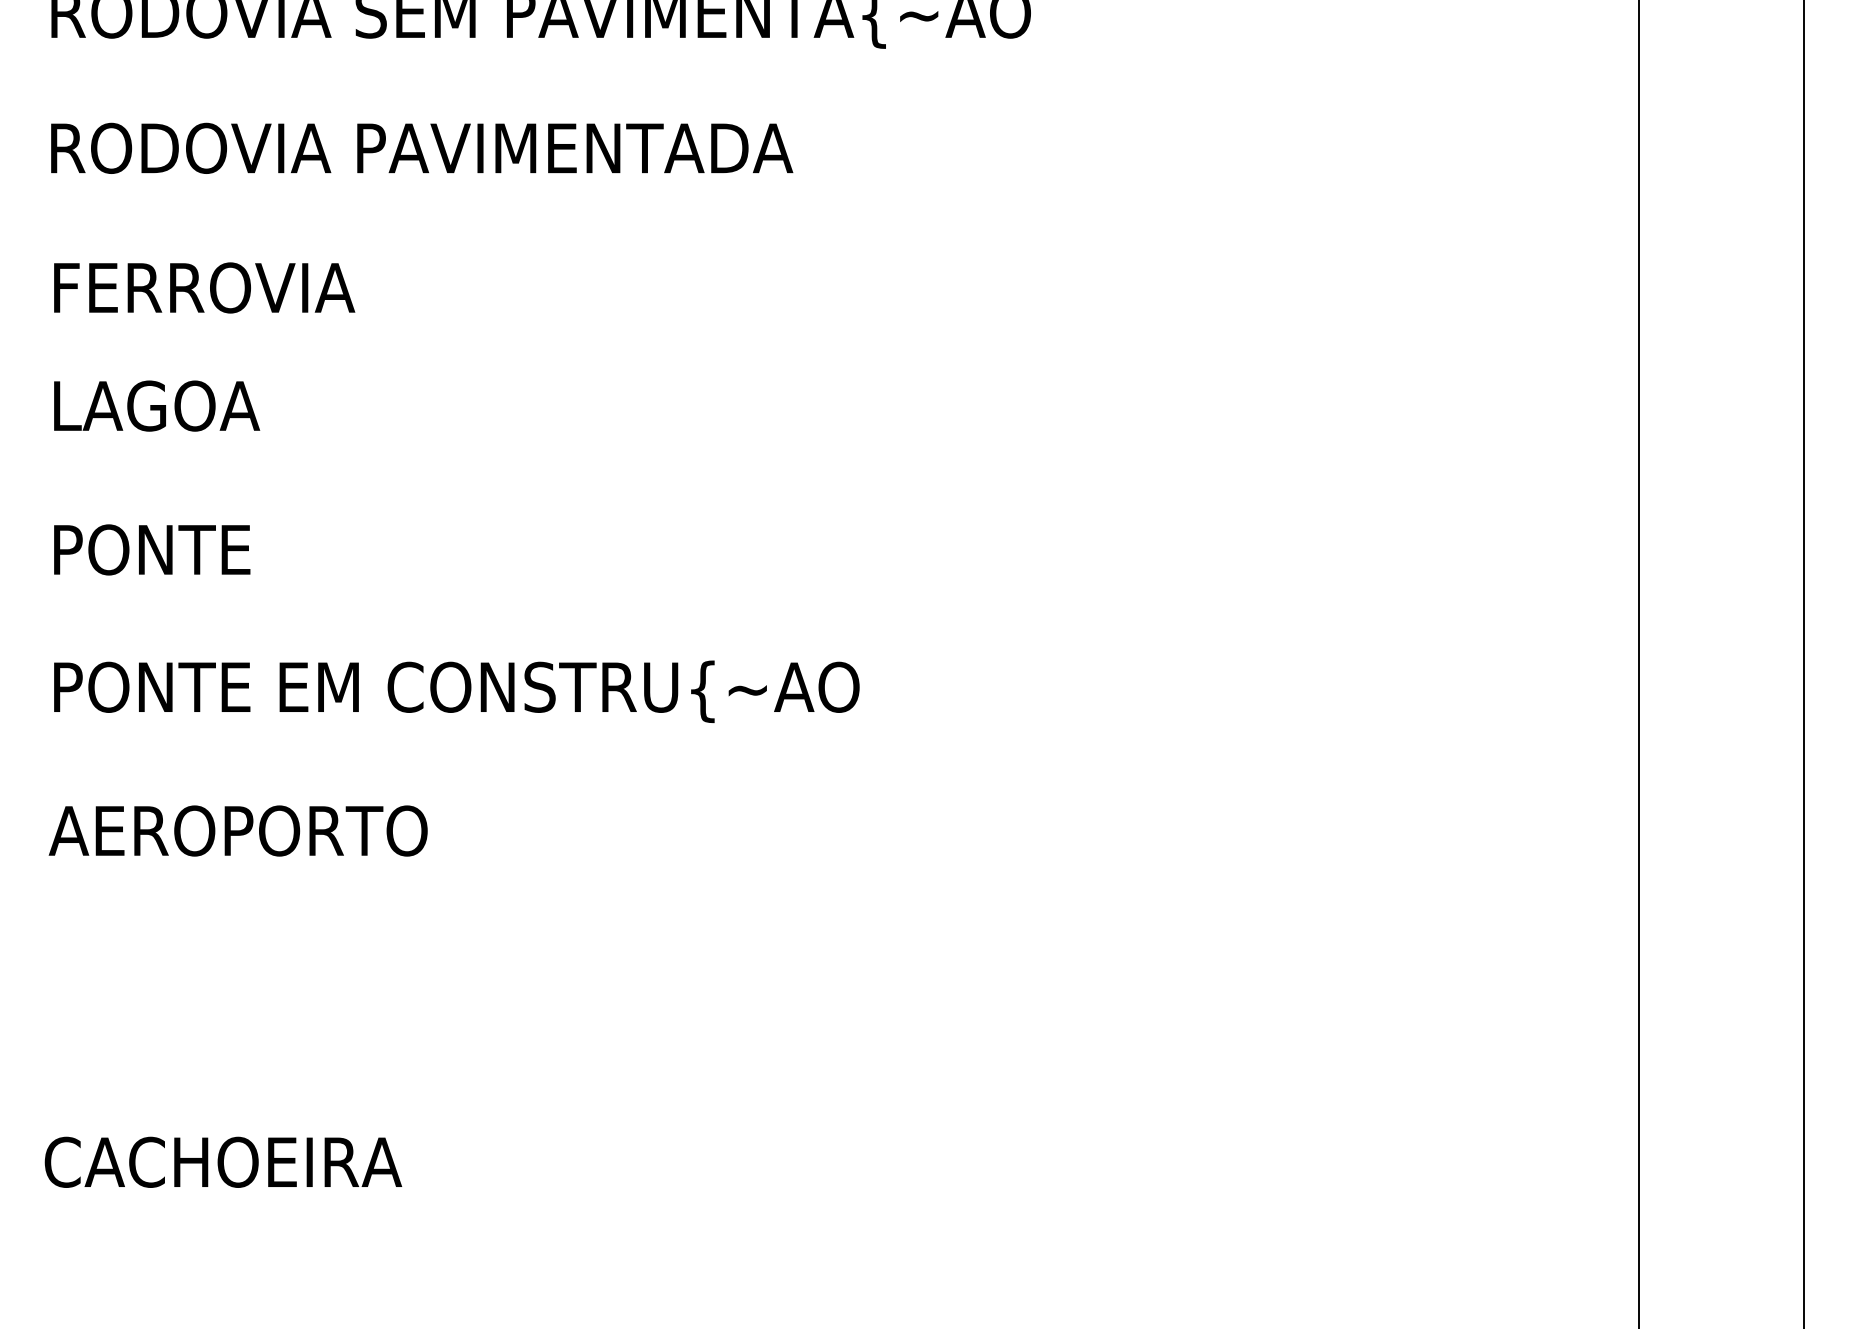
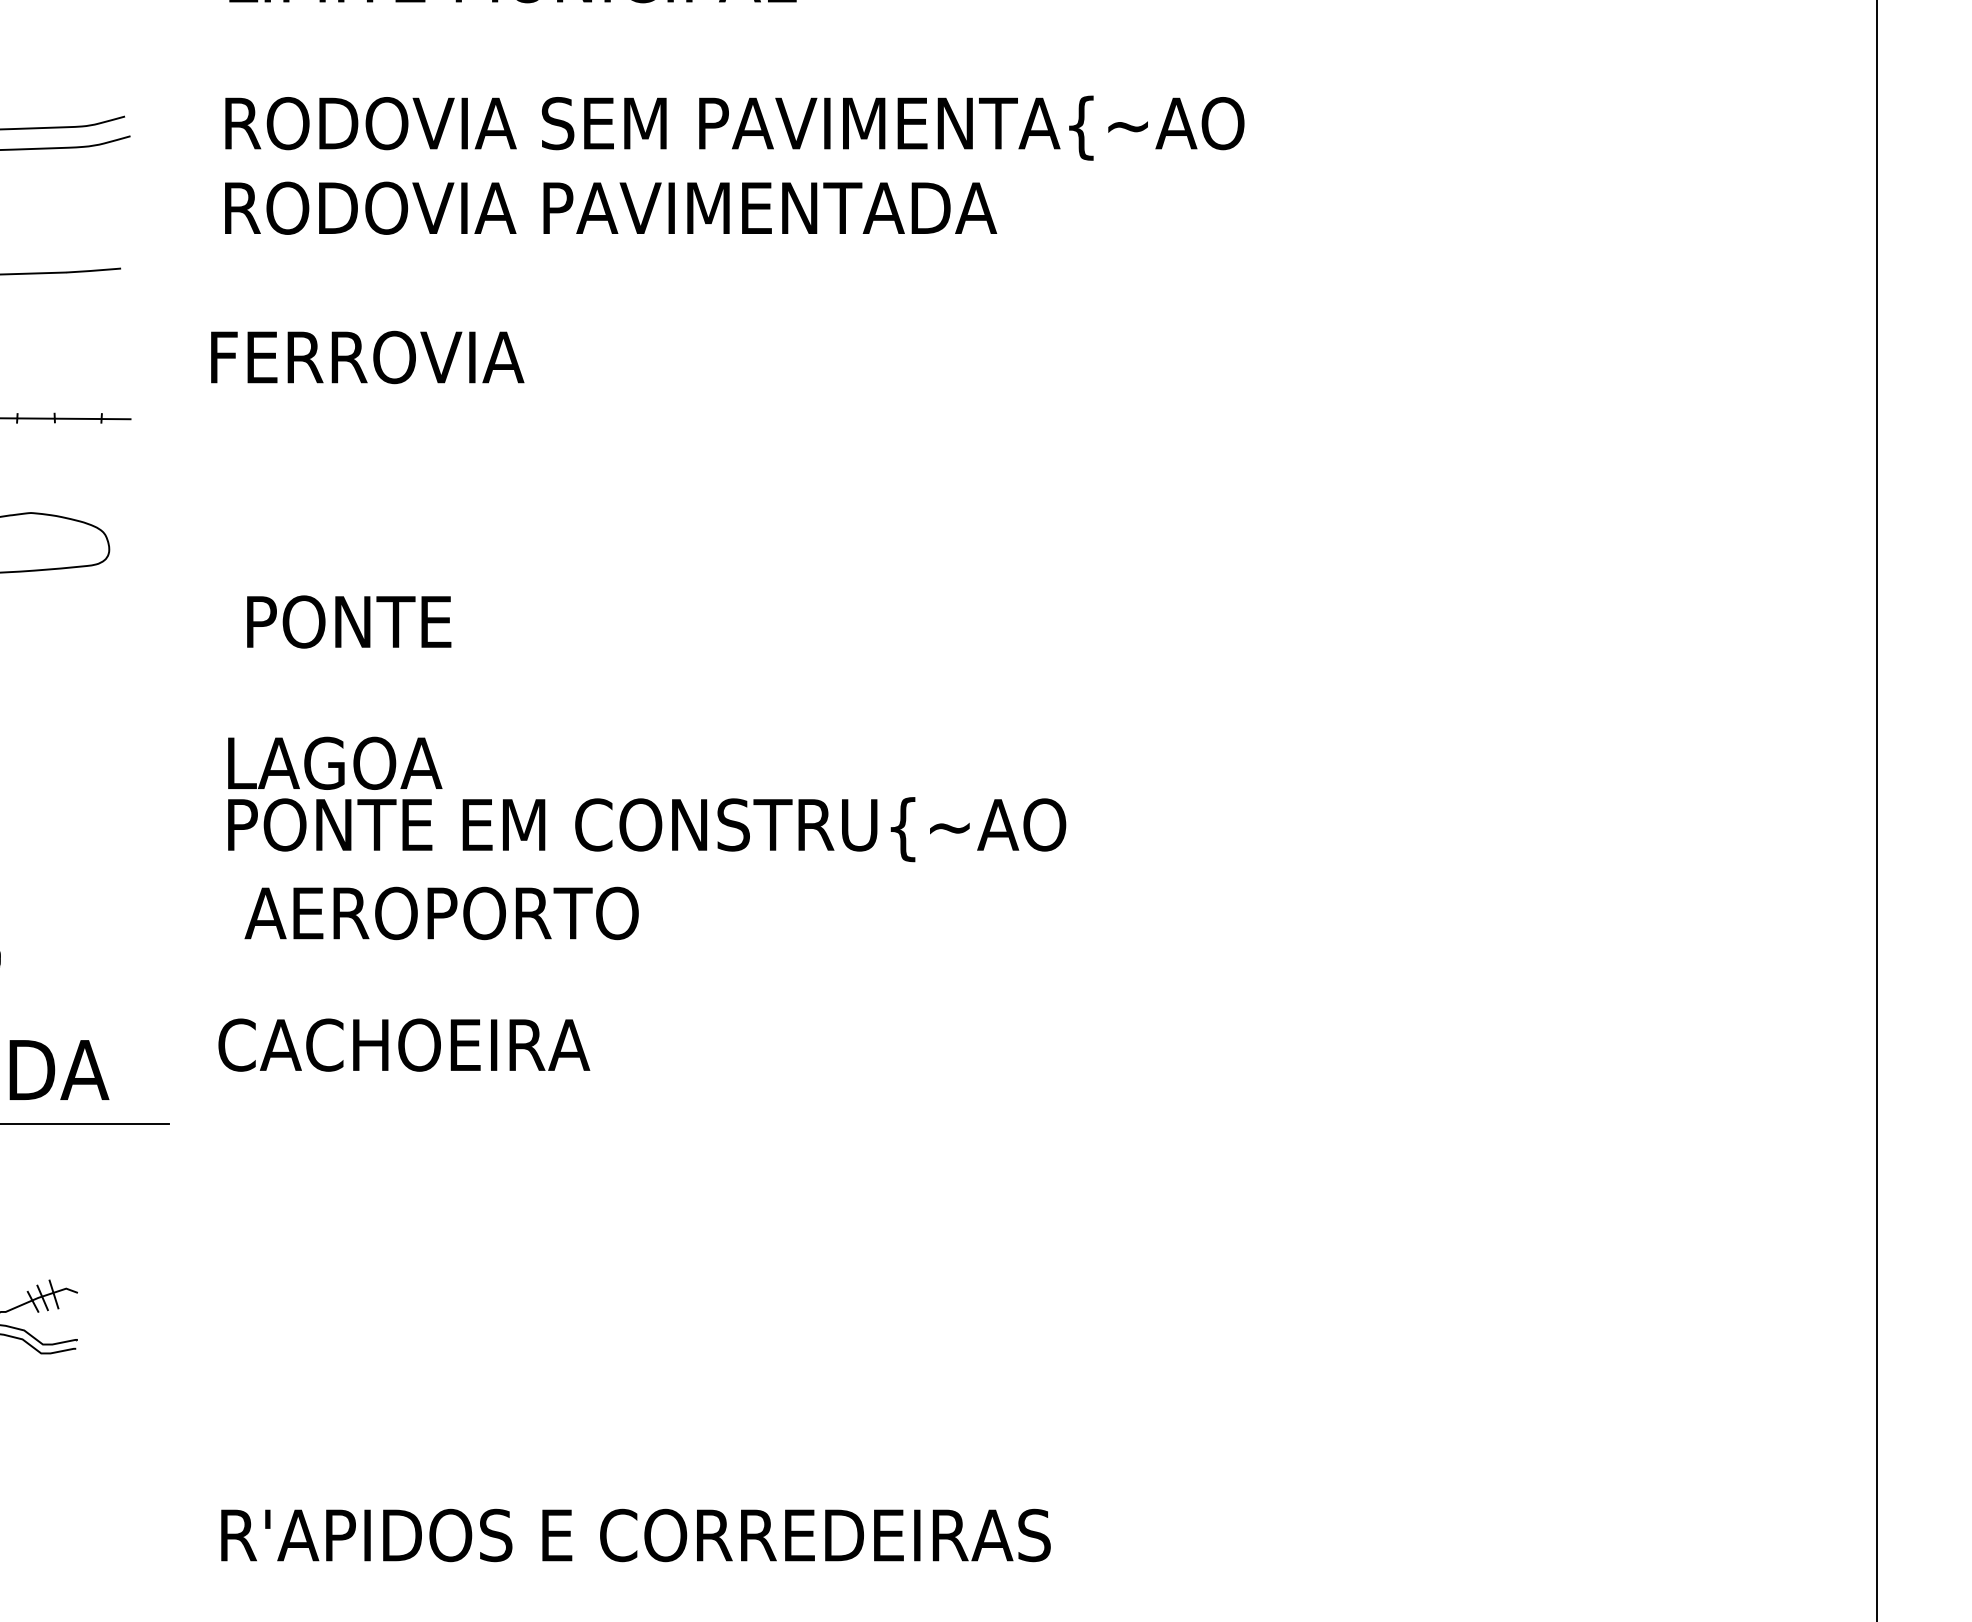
text: (422, 147) -> (611, 207), moved
text: (204, 287) -> (367, 357), moved
text: (157, 405) -> (335, 762), moved
text: (152, 549) -> (349, 621), moved
text: (238, 831) -> (441, 913), moved
text: (223, 1161) -> (404, 1044), moved

